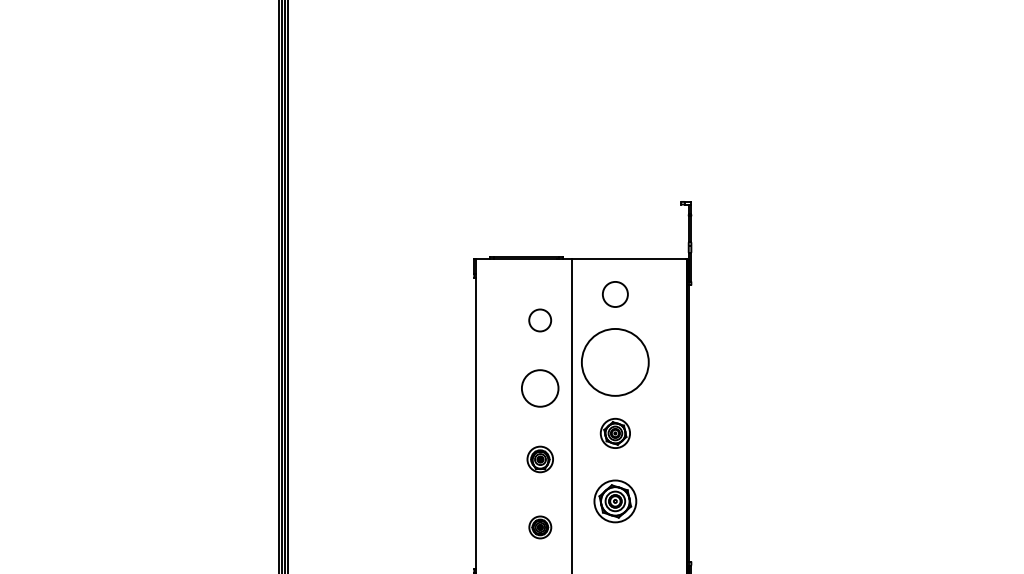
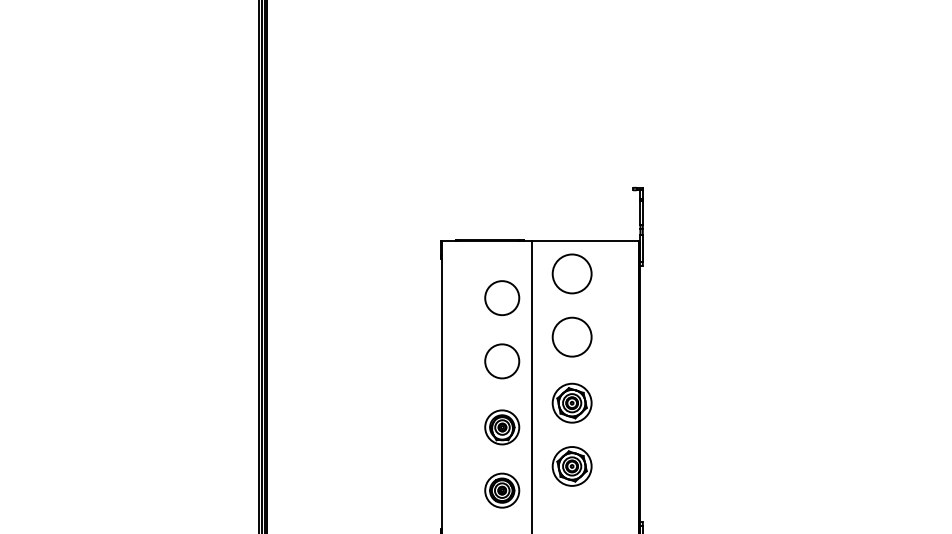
circle: (615, 294) -> (572, 273), size x1.67
circle: (539, 320) -> (501, 298), size x1.67
circle: (615, 362) -> (572, 337), size x0.62
part: (615, 433) -> (572, 403), size x1.43
part: (540, 459) -> (502, 427), size x1.43
part: (540, 527) -> (502, 490), size x1.67

